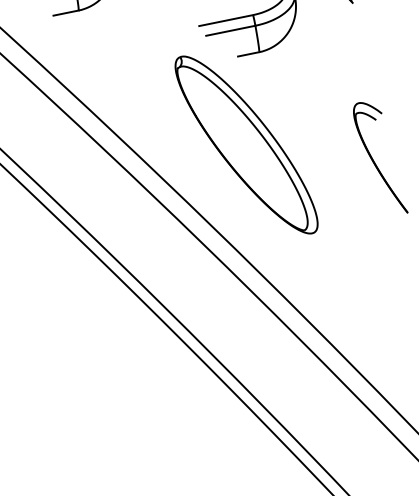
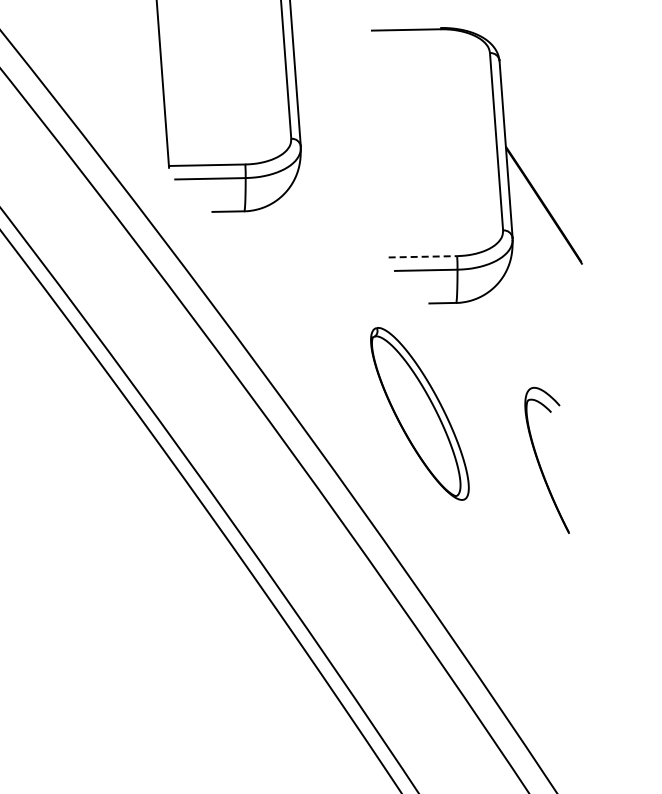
line: (226, 20) -> (423, 256), solid -> dashed
part: (246, 144) -> (419, 413), size x0.7
part: (373, 160) -> (539, 461), moved

